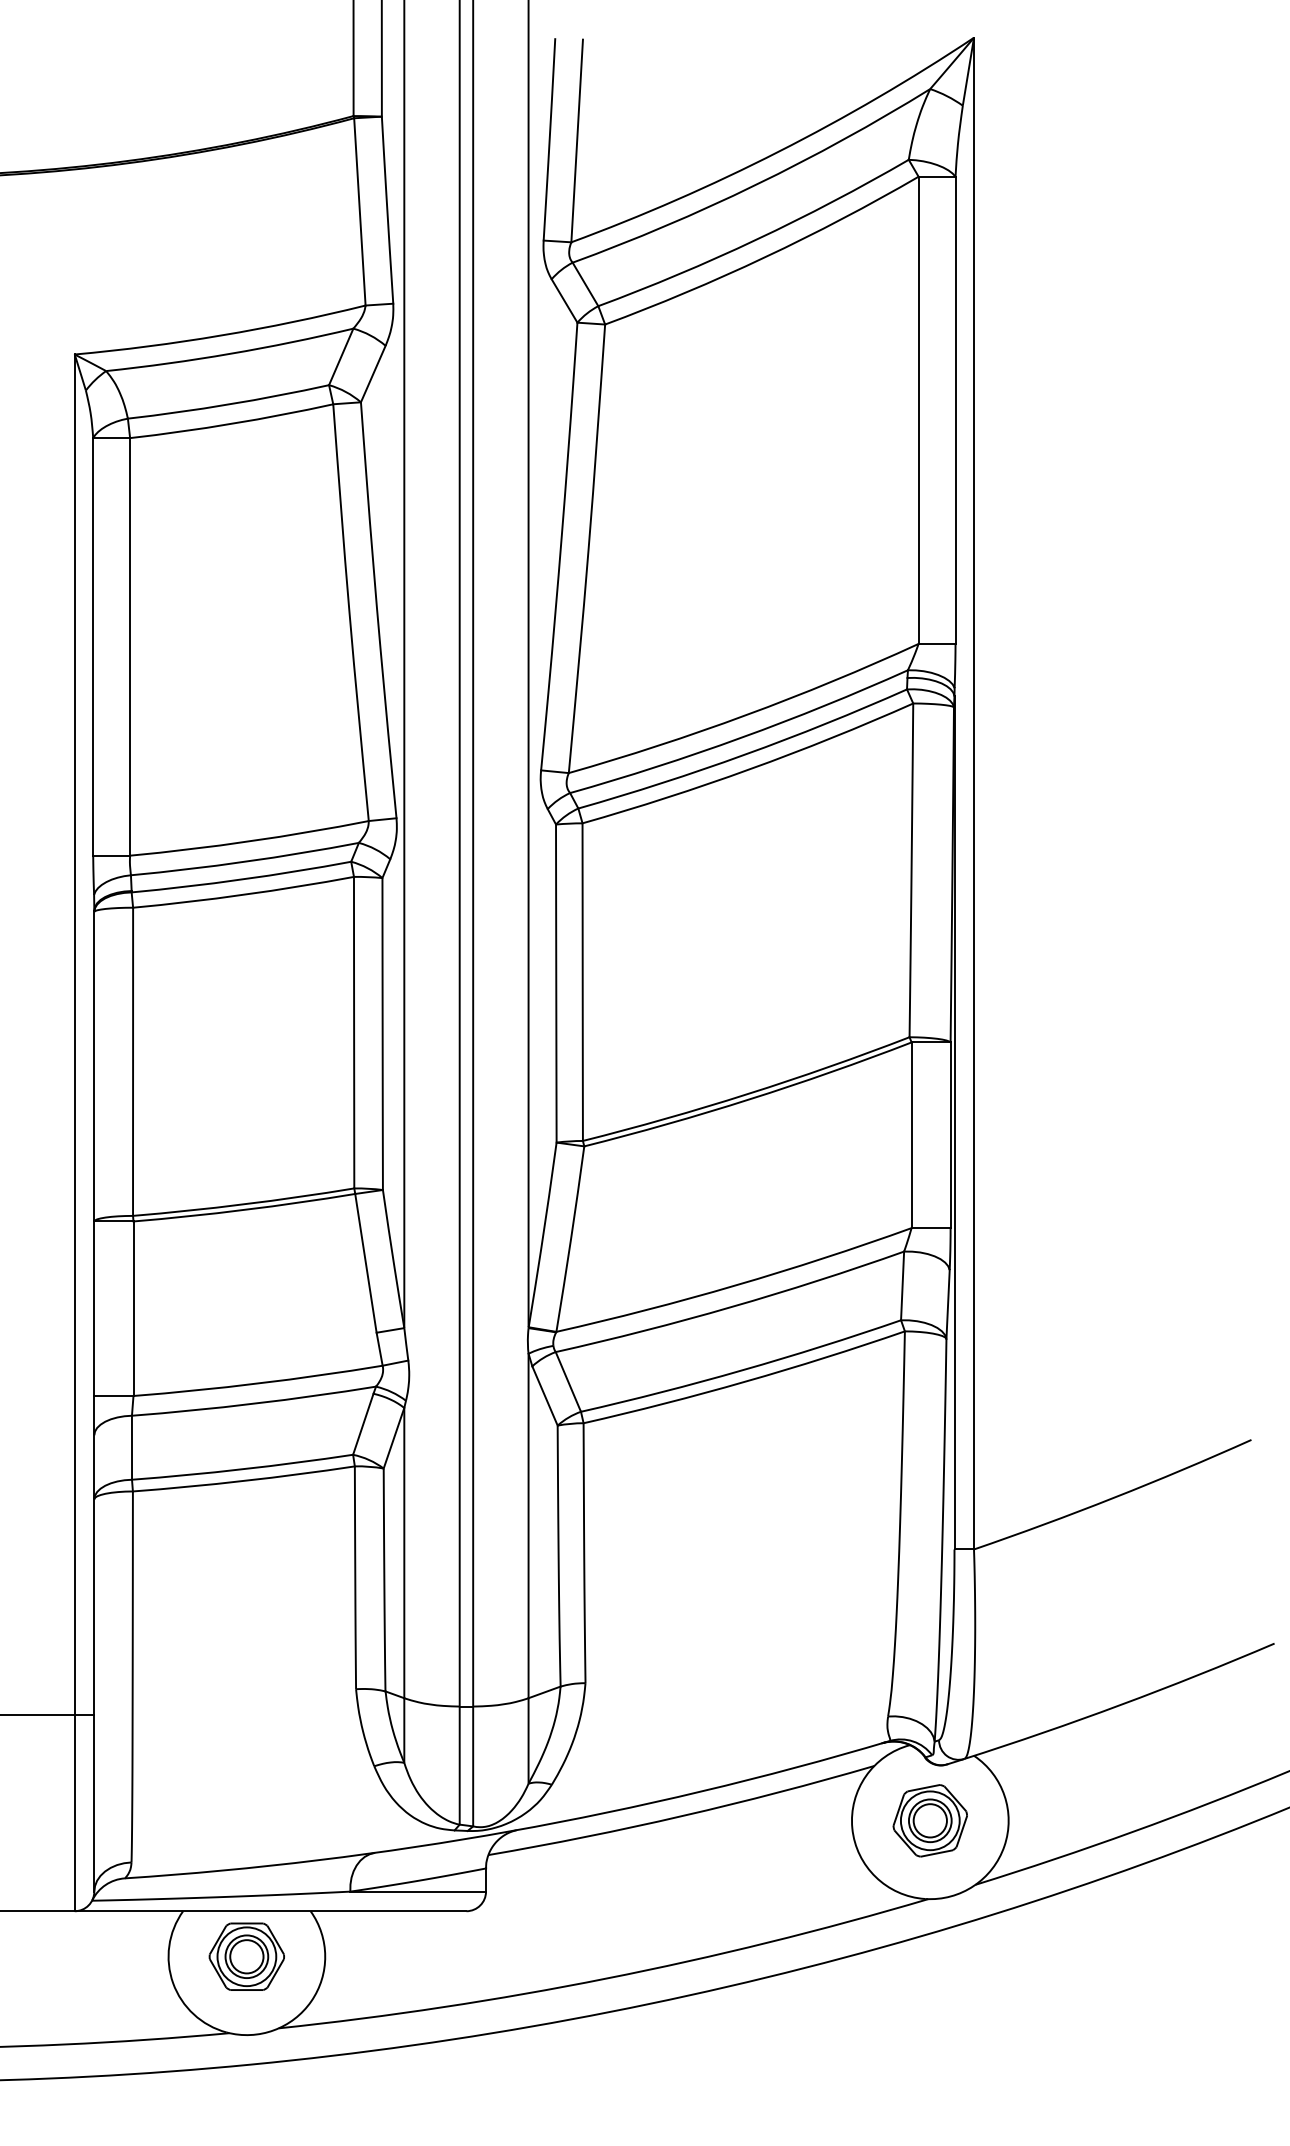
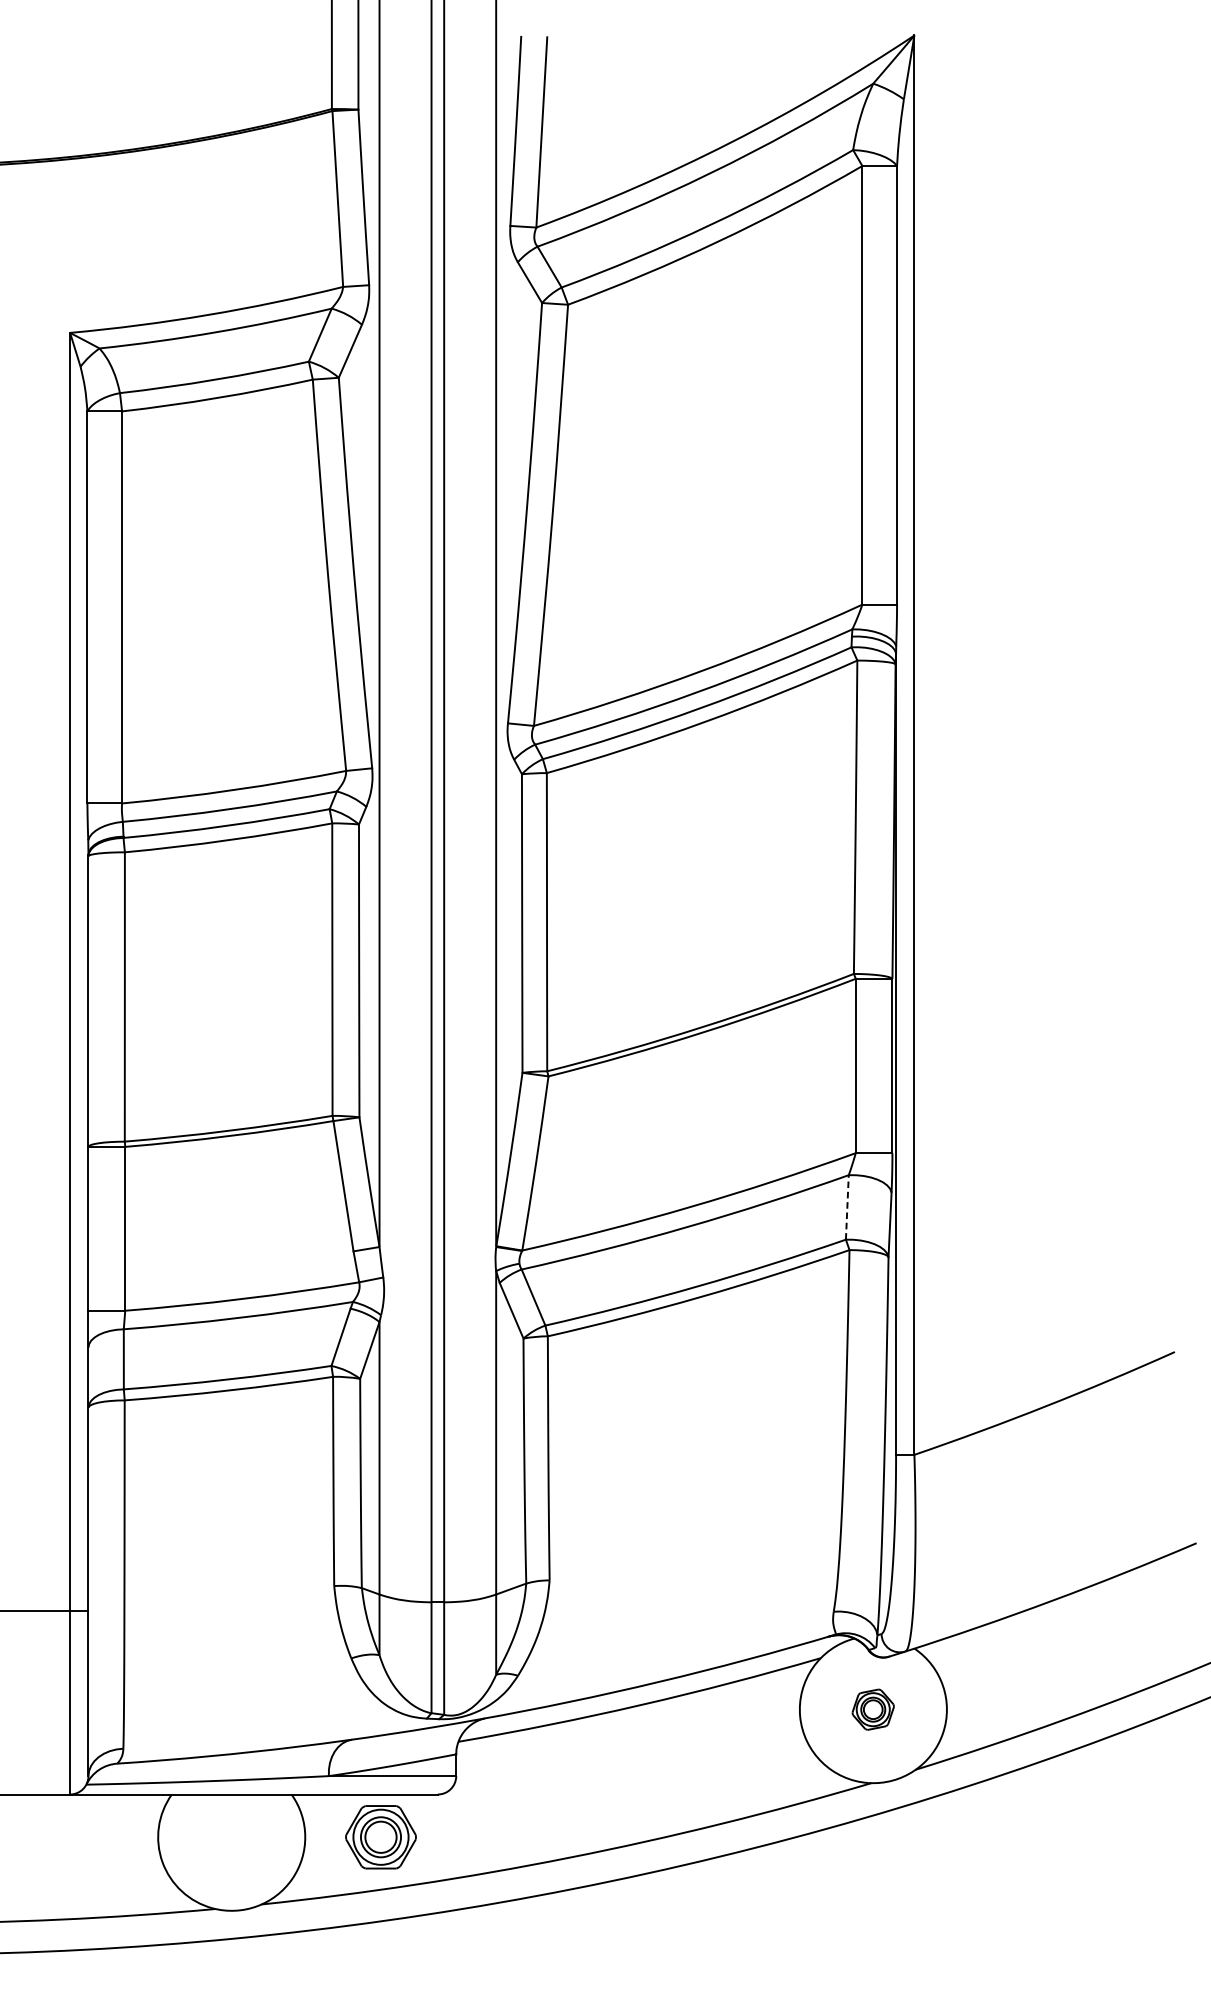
line: (902, 1285) -> (847, 1207), solid -> dashed
part: (929, 1820) -> (872, 1709), size x0.6
part: (246, 1956) -> (380, 1837), moved

